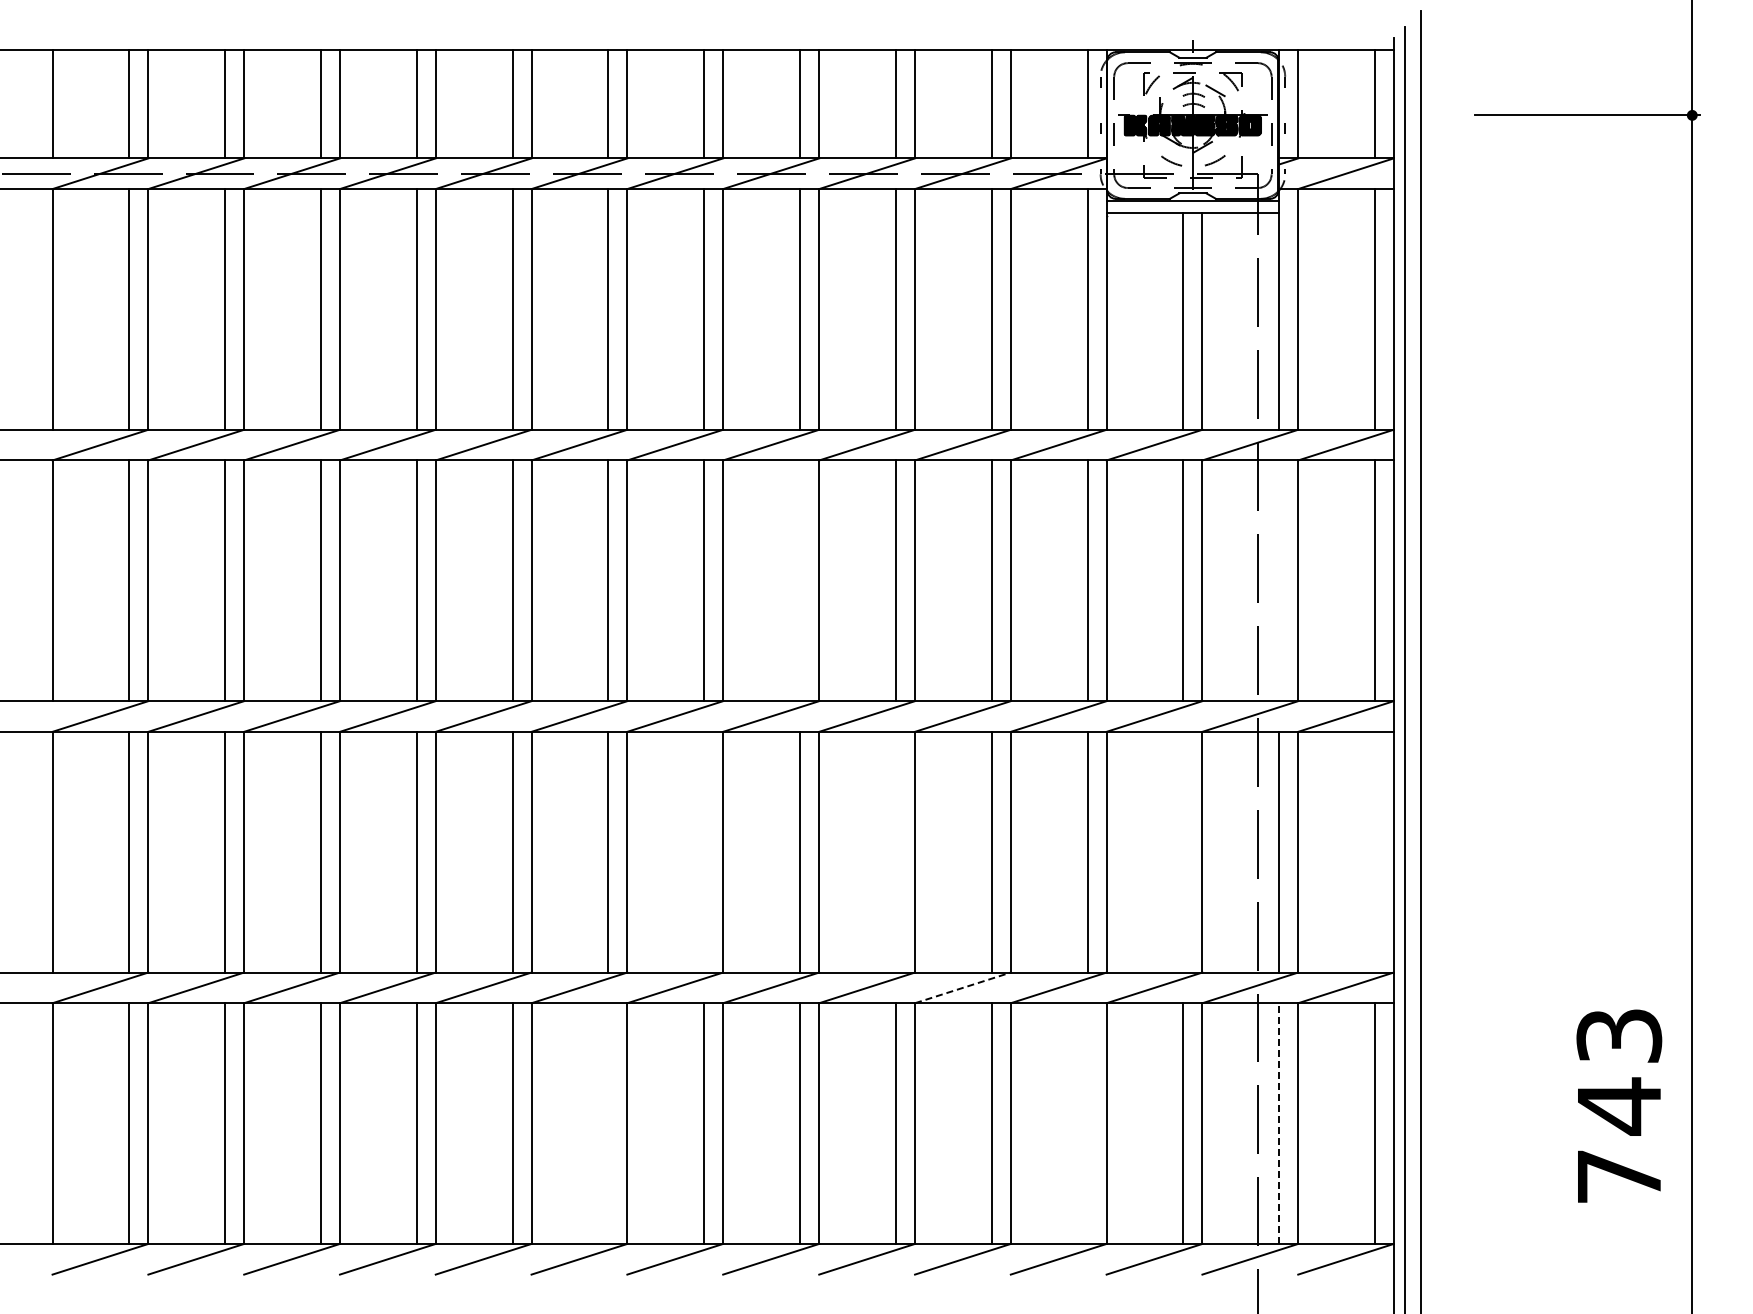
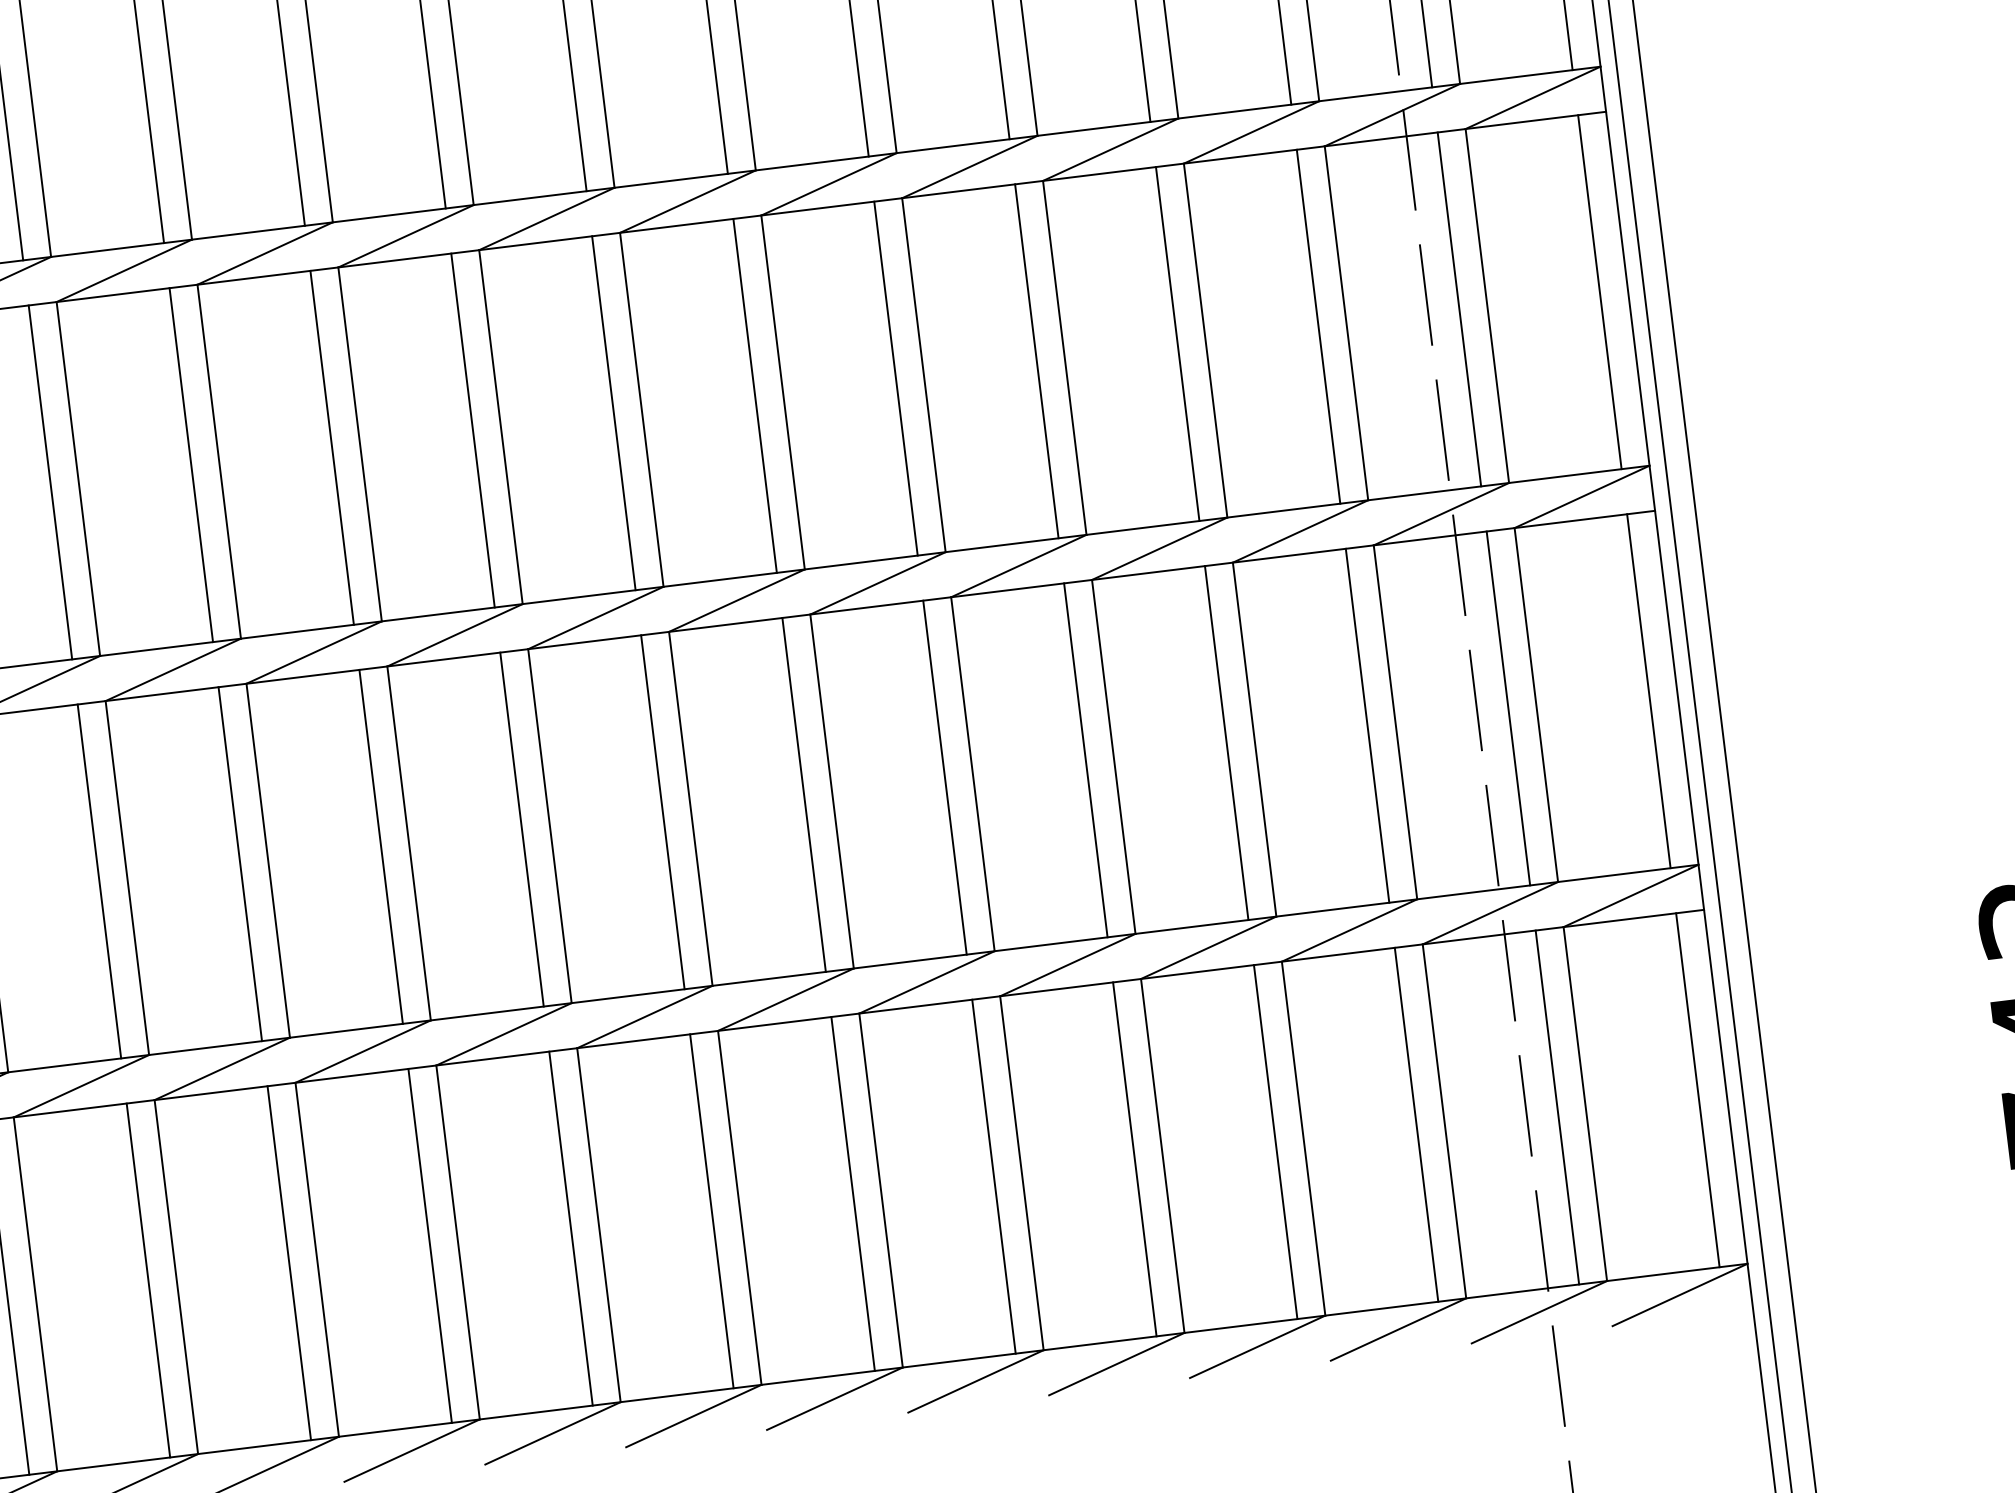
line: (800, 580) -> (755, 395), added
line: (1279, 580) -> (1459, 308), added
line: (704, 851) -> (663, 811), added
line: (896, 851) -> (945, 776), added
line: (1183, 851) -> (1367, 724), added
line: (1374, 851) -> (1648, 690), added
line: (963, 987) -> (1068, 964), dashed -> solid
line: (608, 1123) -> (571, 1228), added
line: (1087, 1123) -> (1275, 1141), added
line: (1279, 1123) -> (1557, 1107), dashed -> solid

